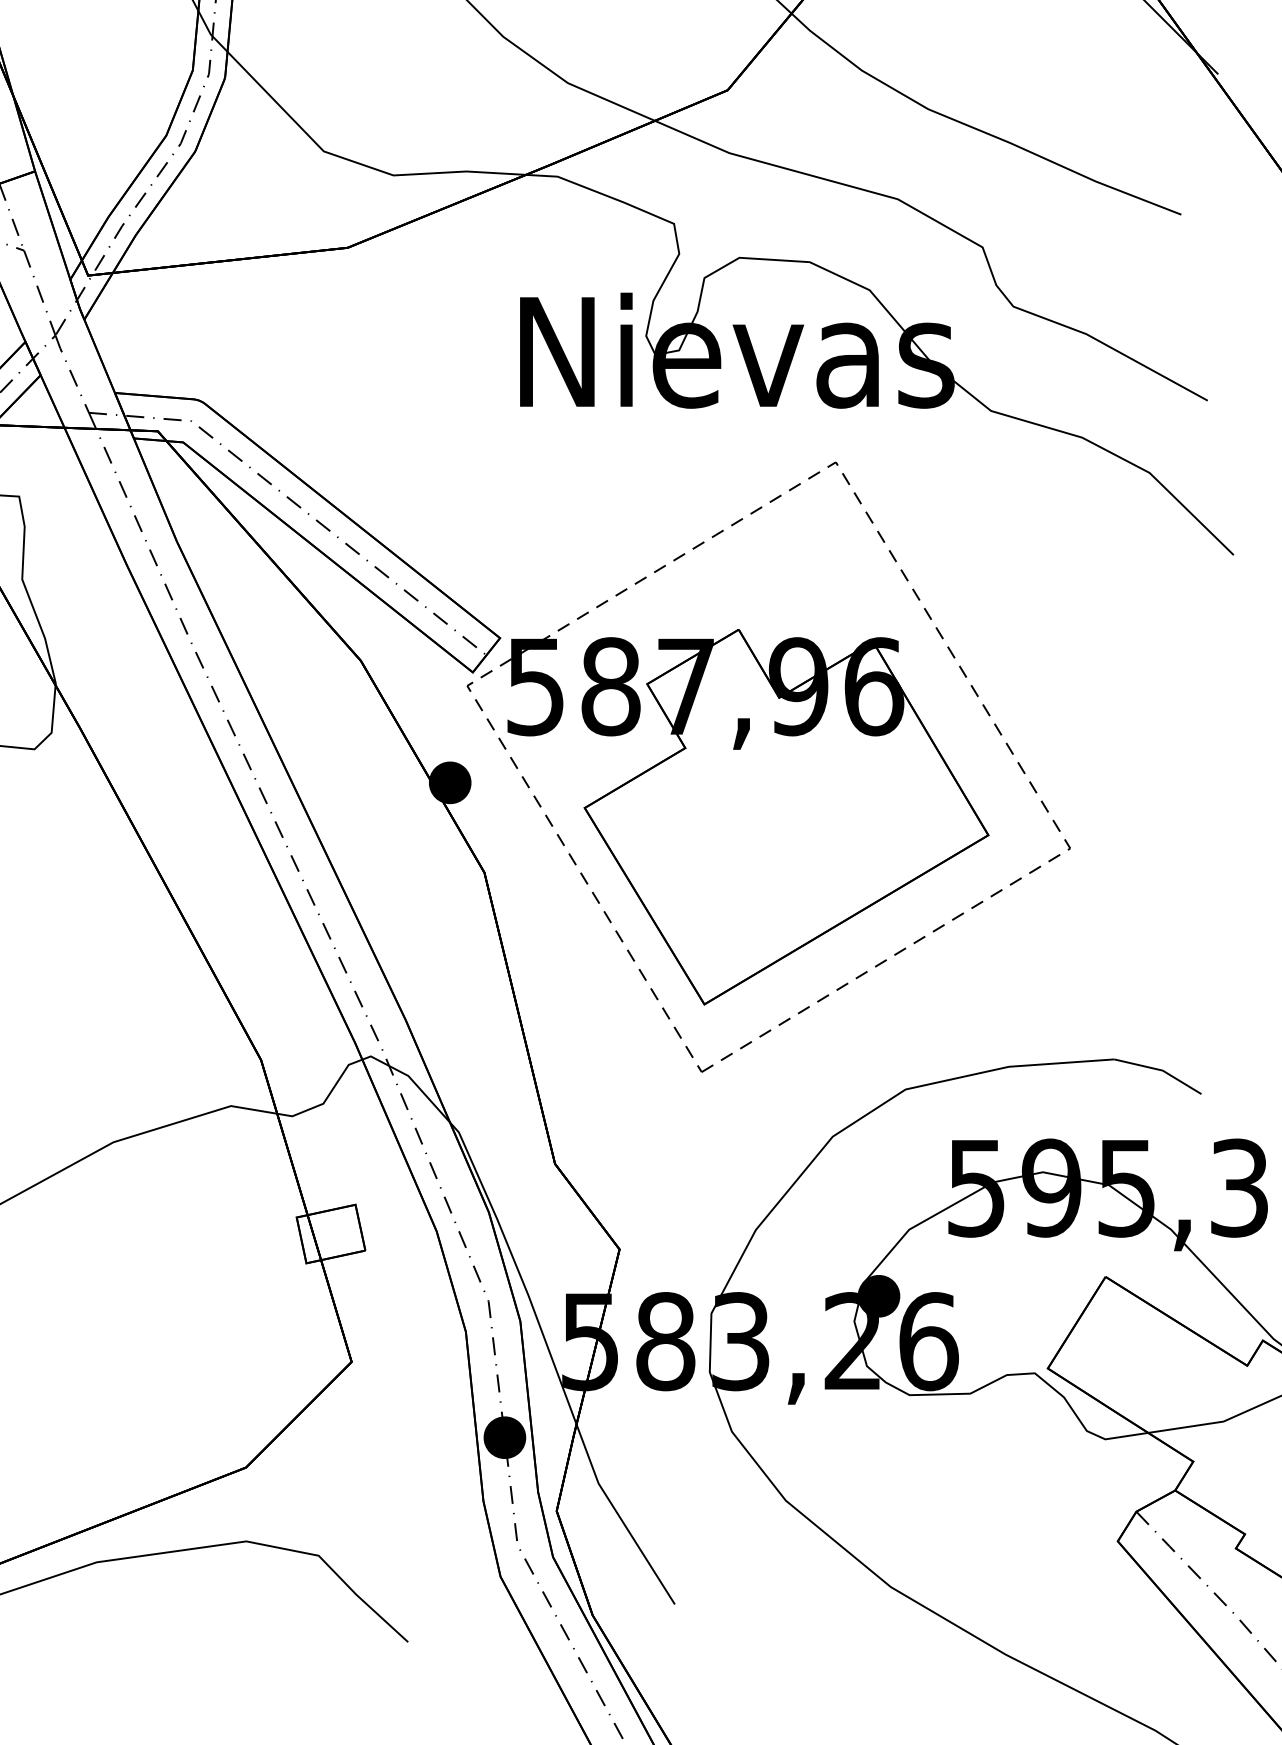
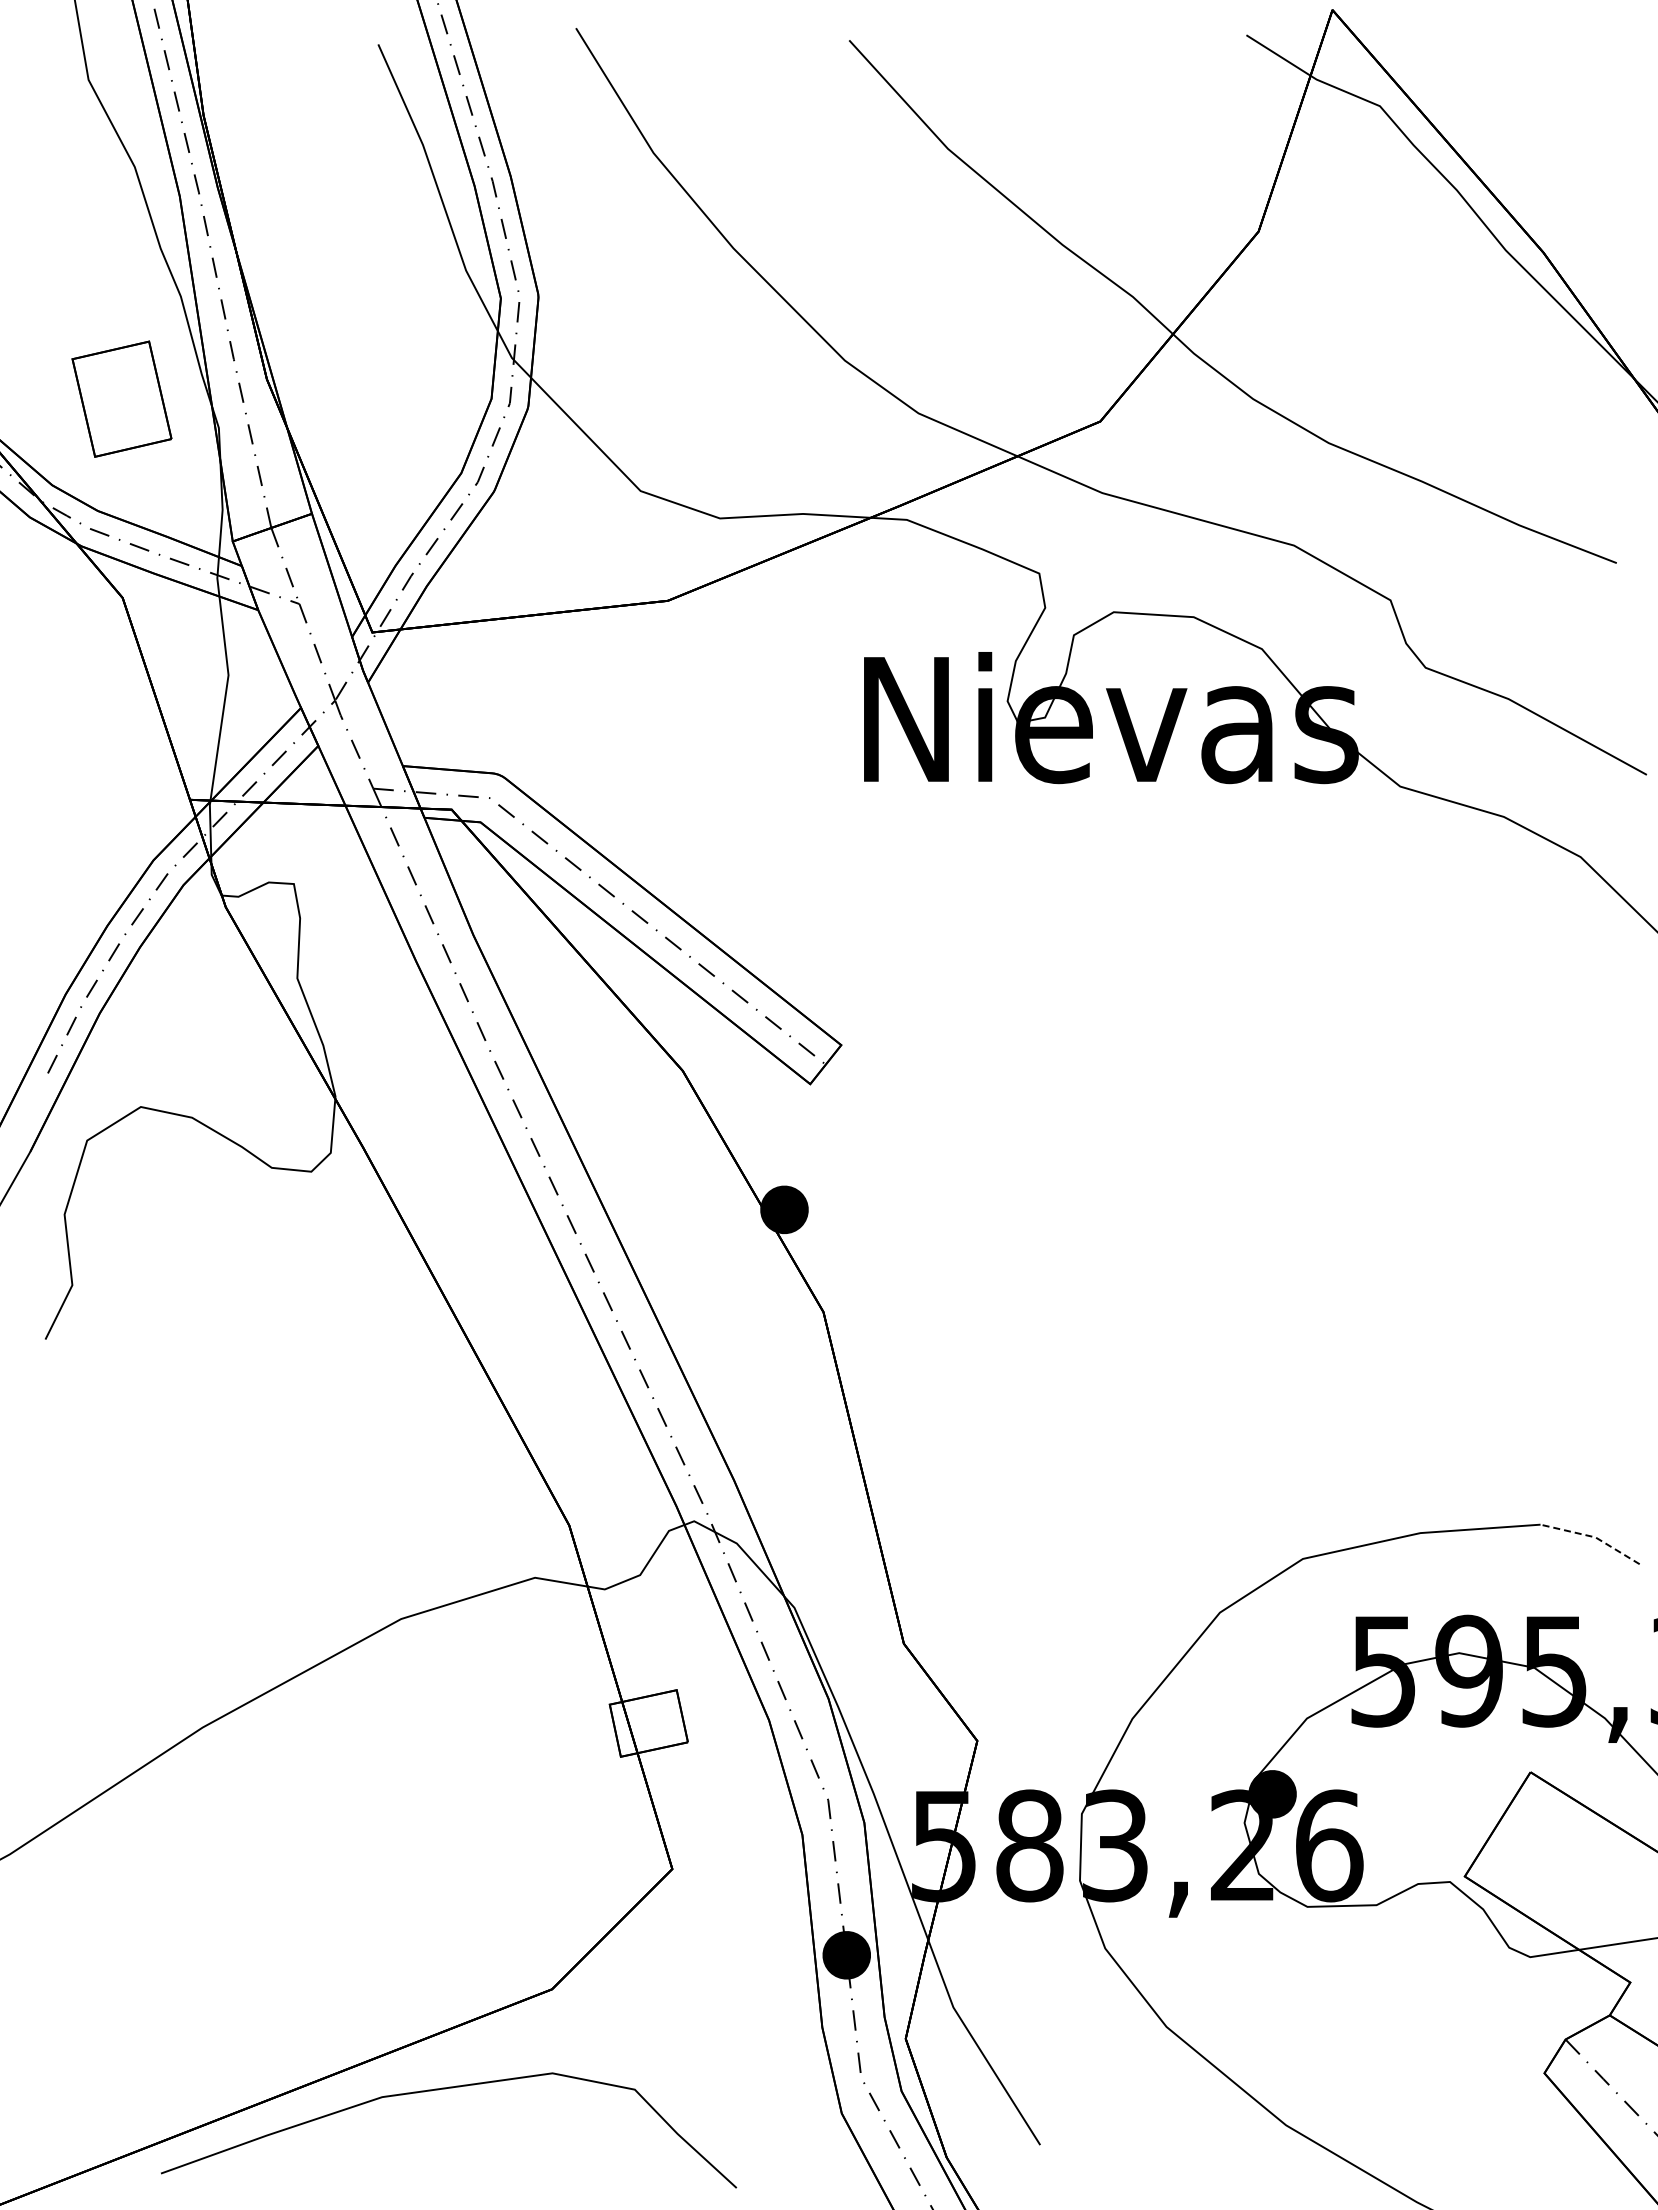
part: (768, 766) -> (1146, 1191), removed
line: (1160, 1070) -> (1593, 1537), solid -> dashed

